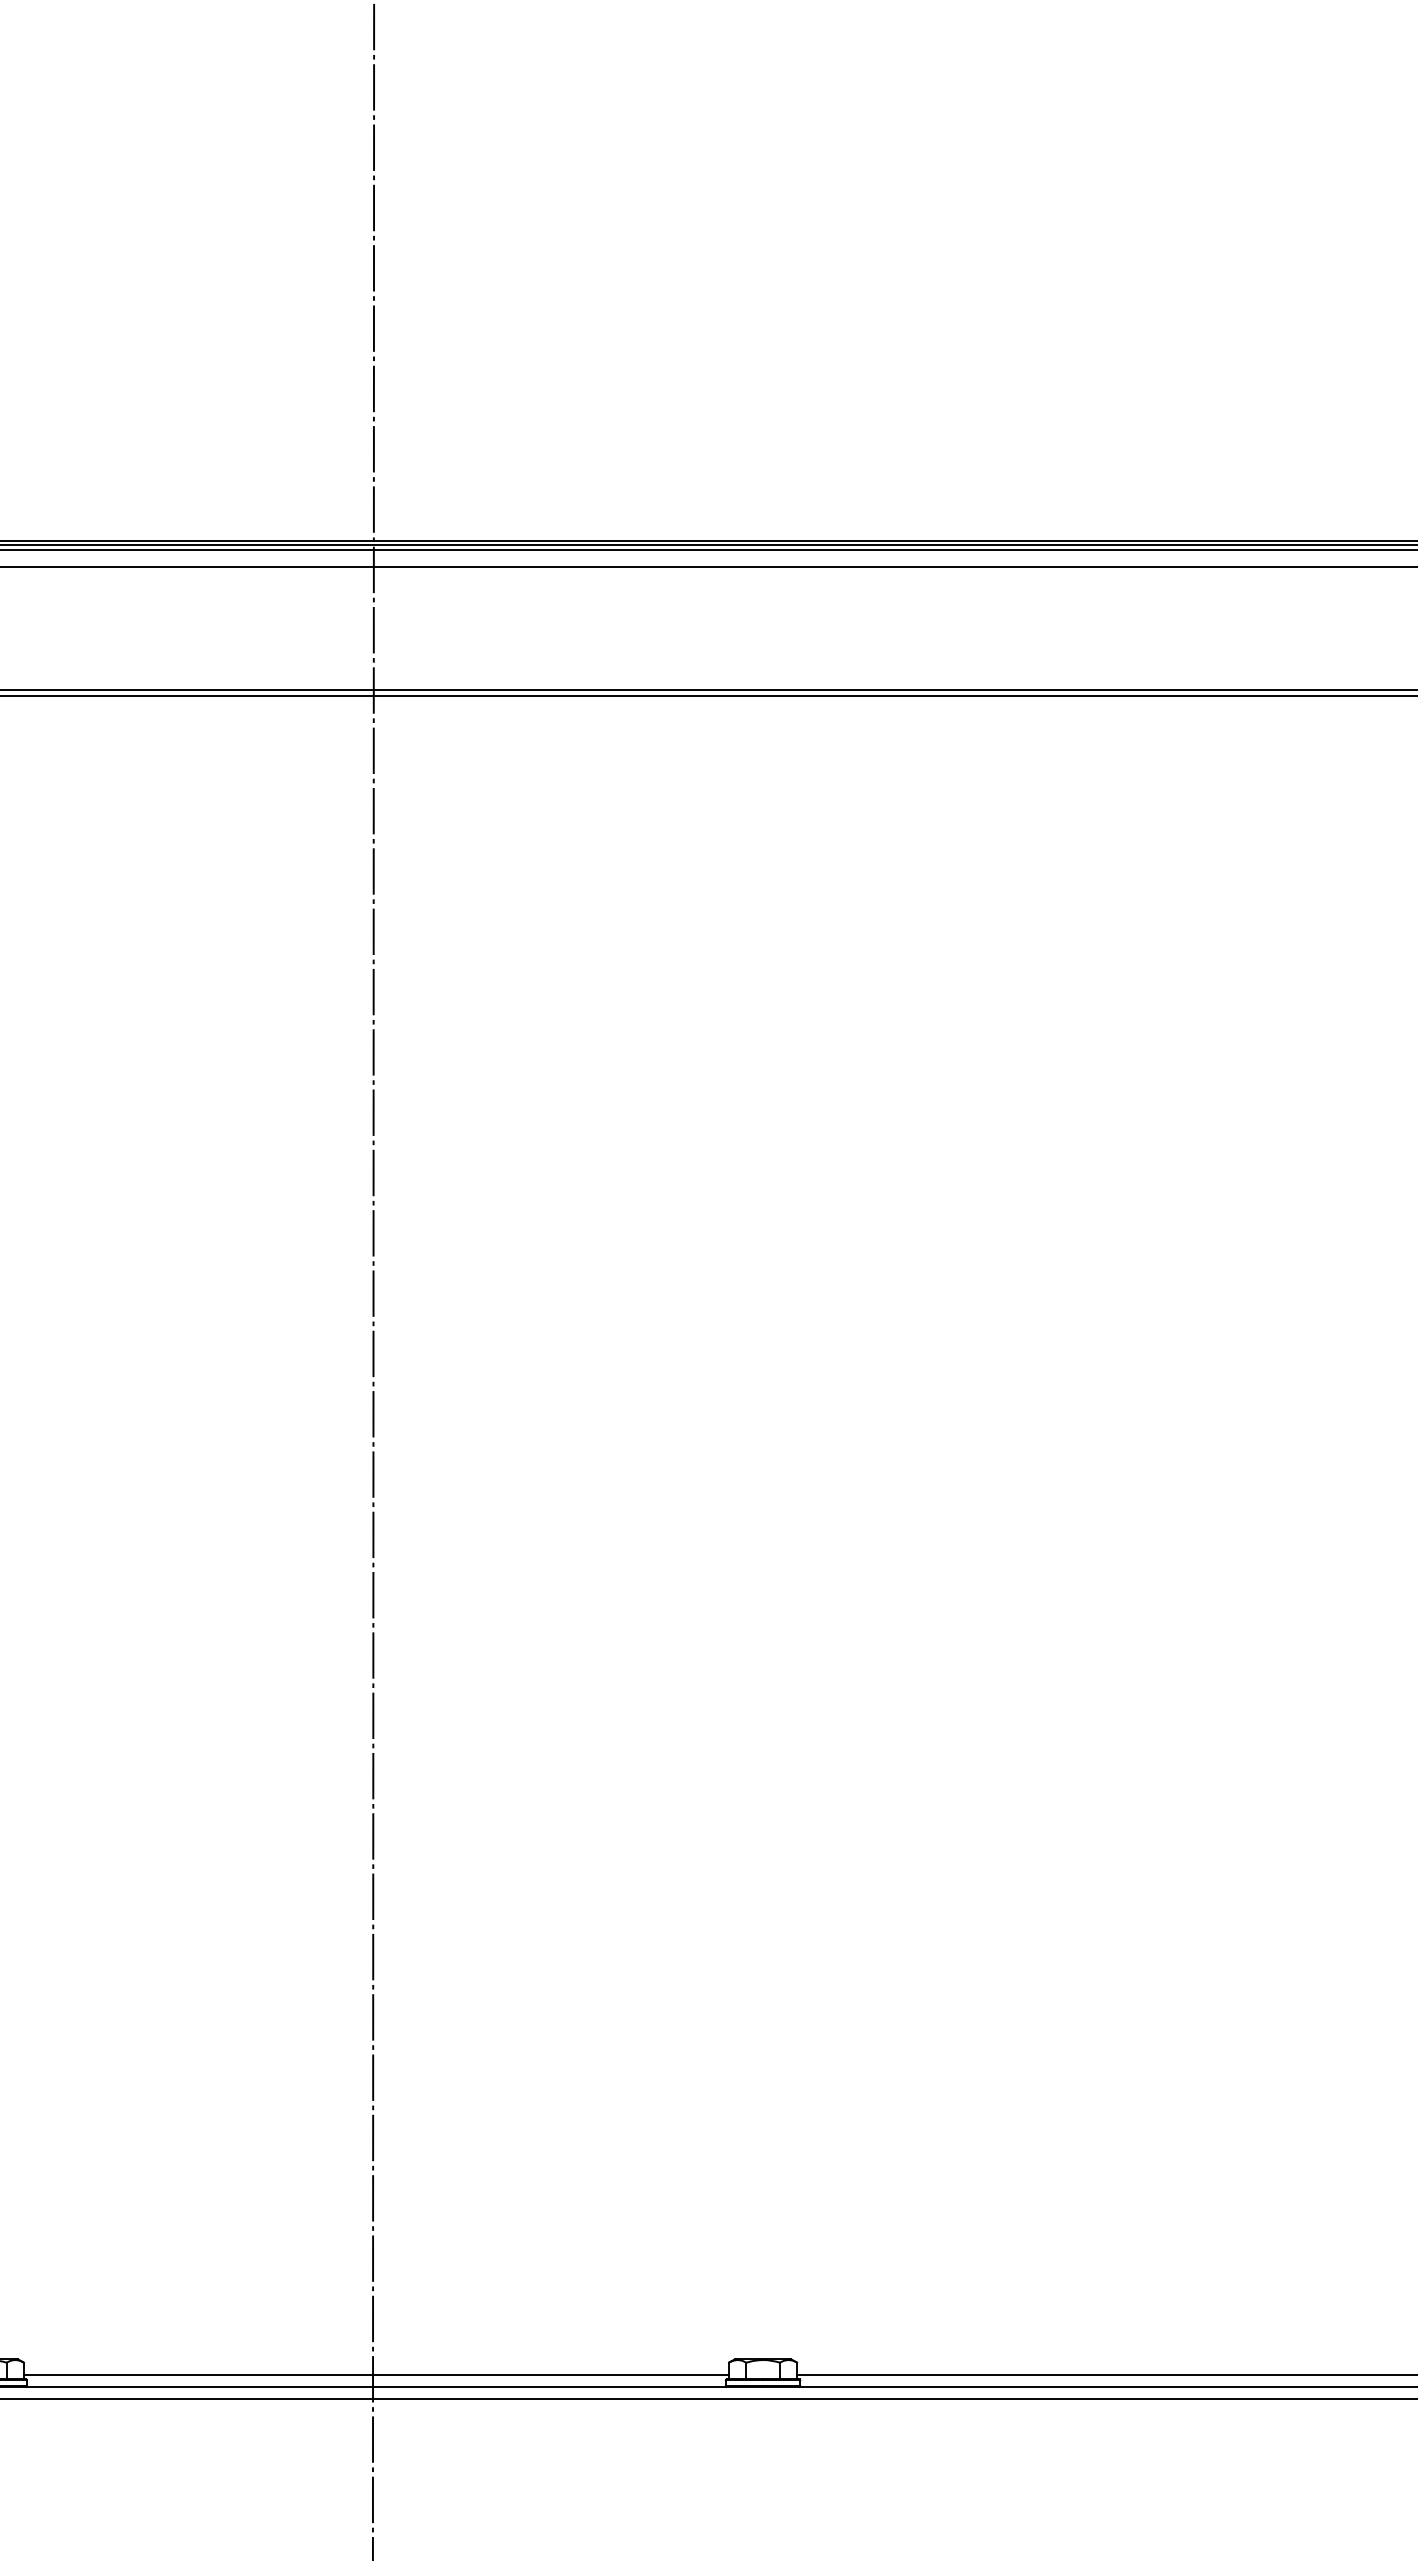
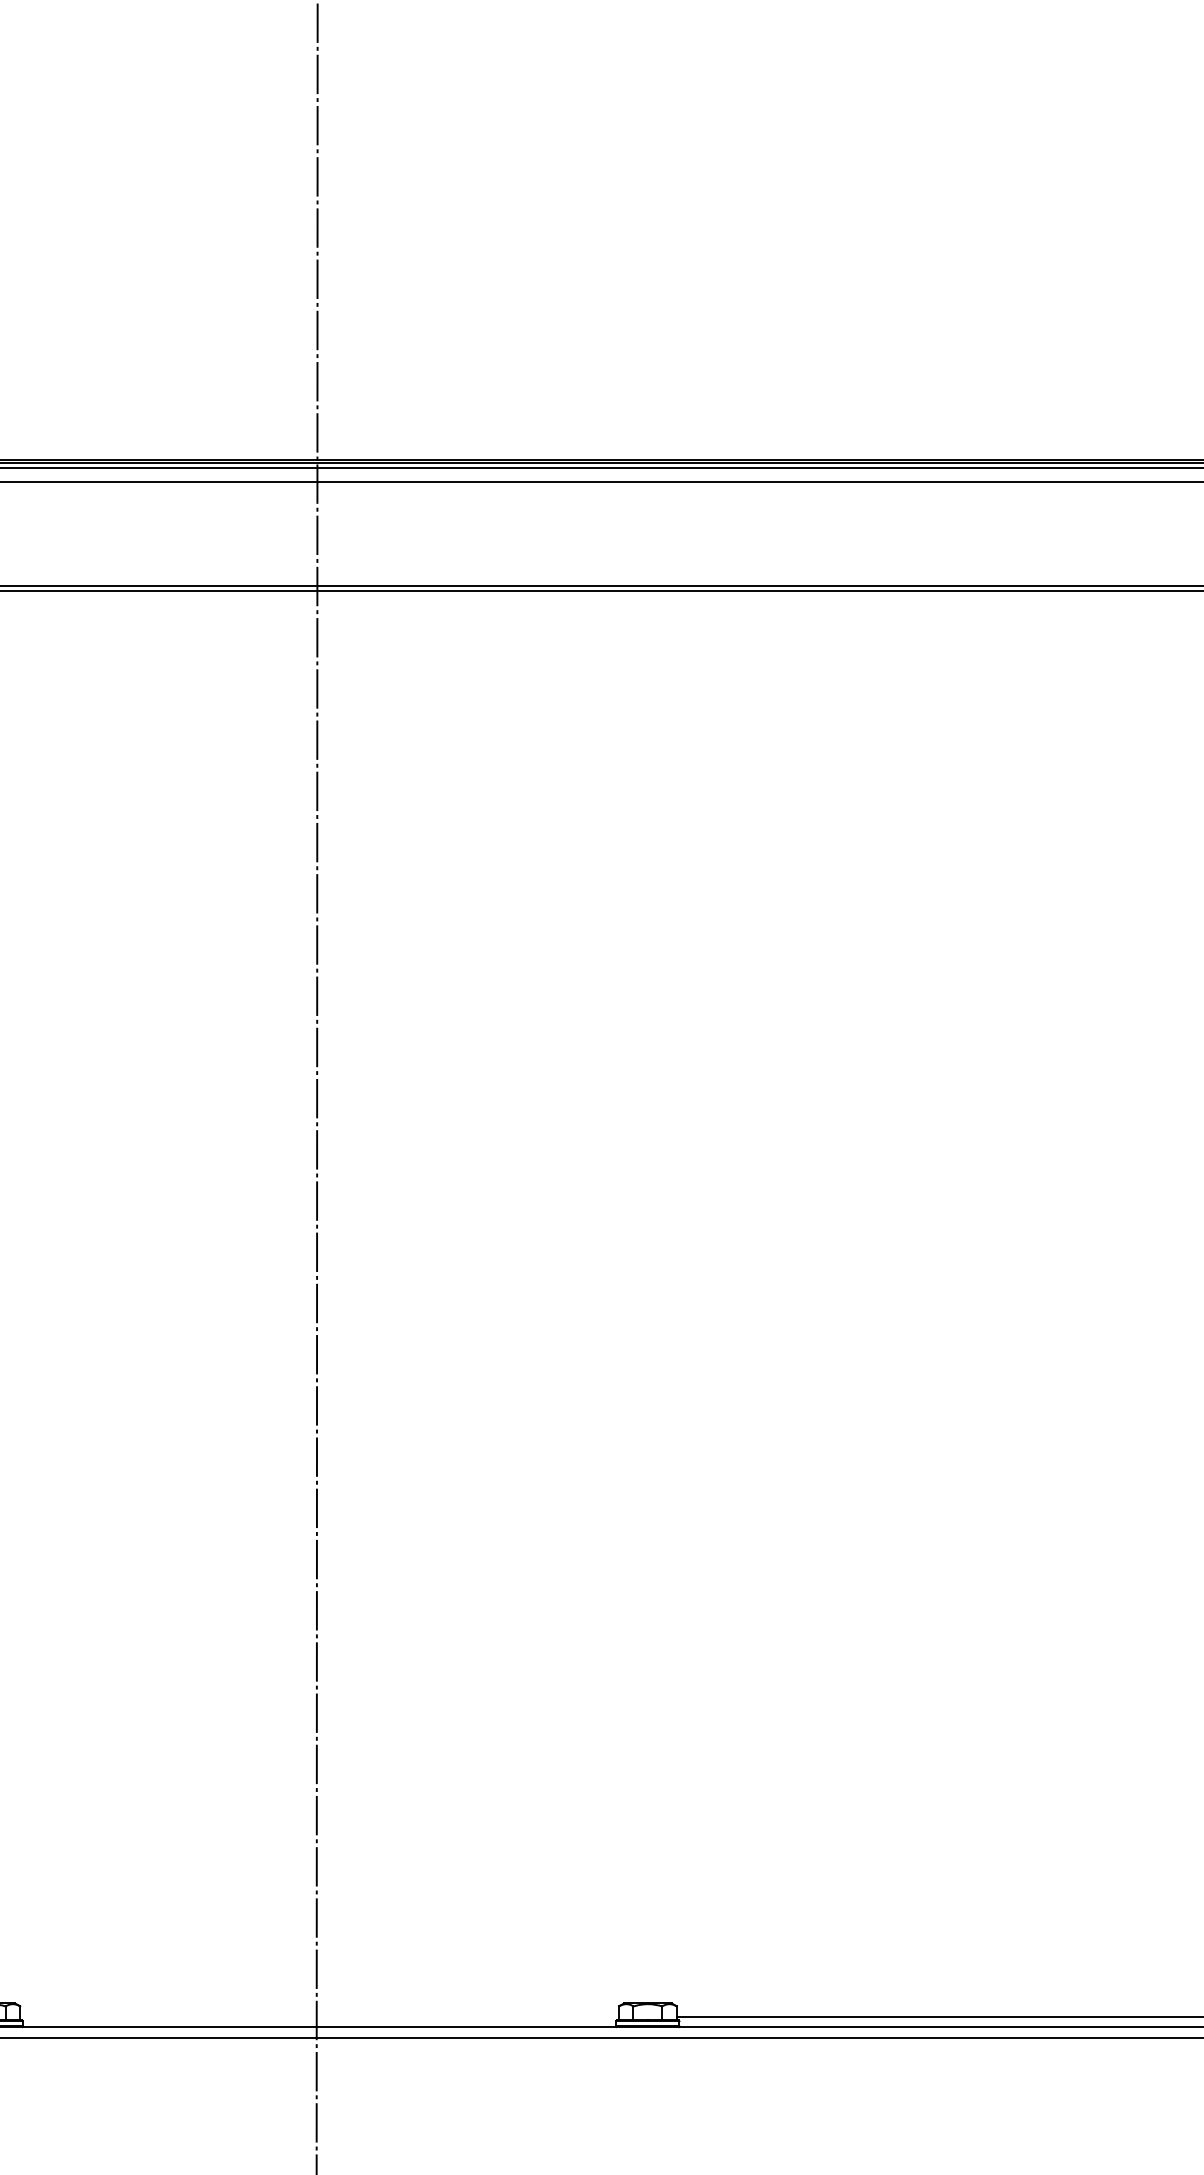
line: (376, 2374) -> (319, 2016), removed

